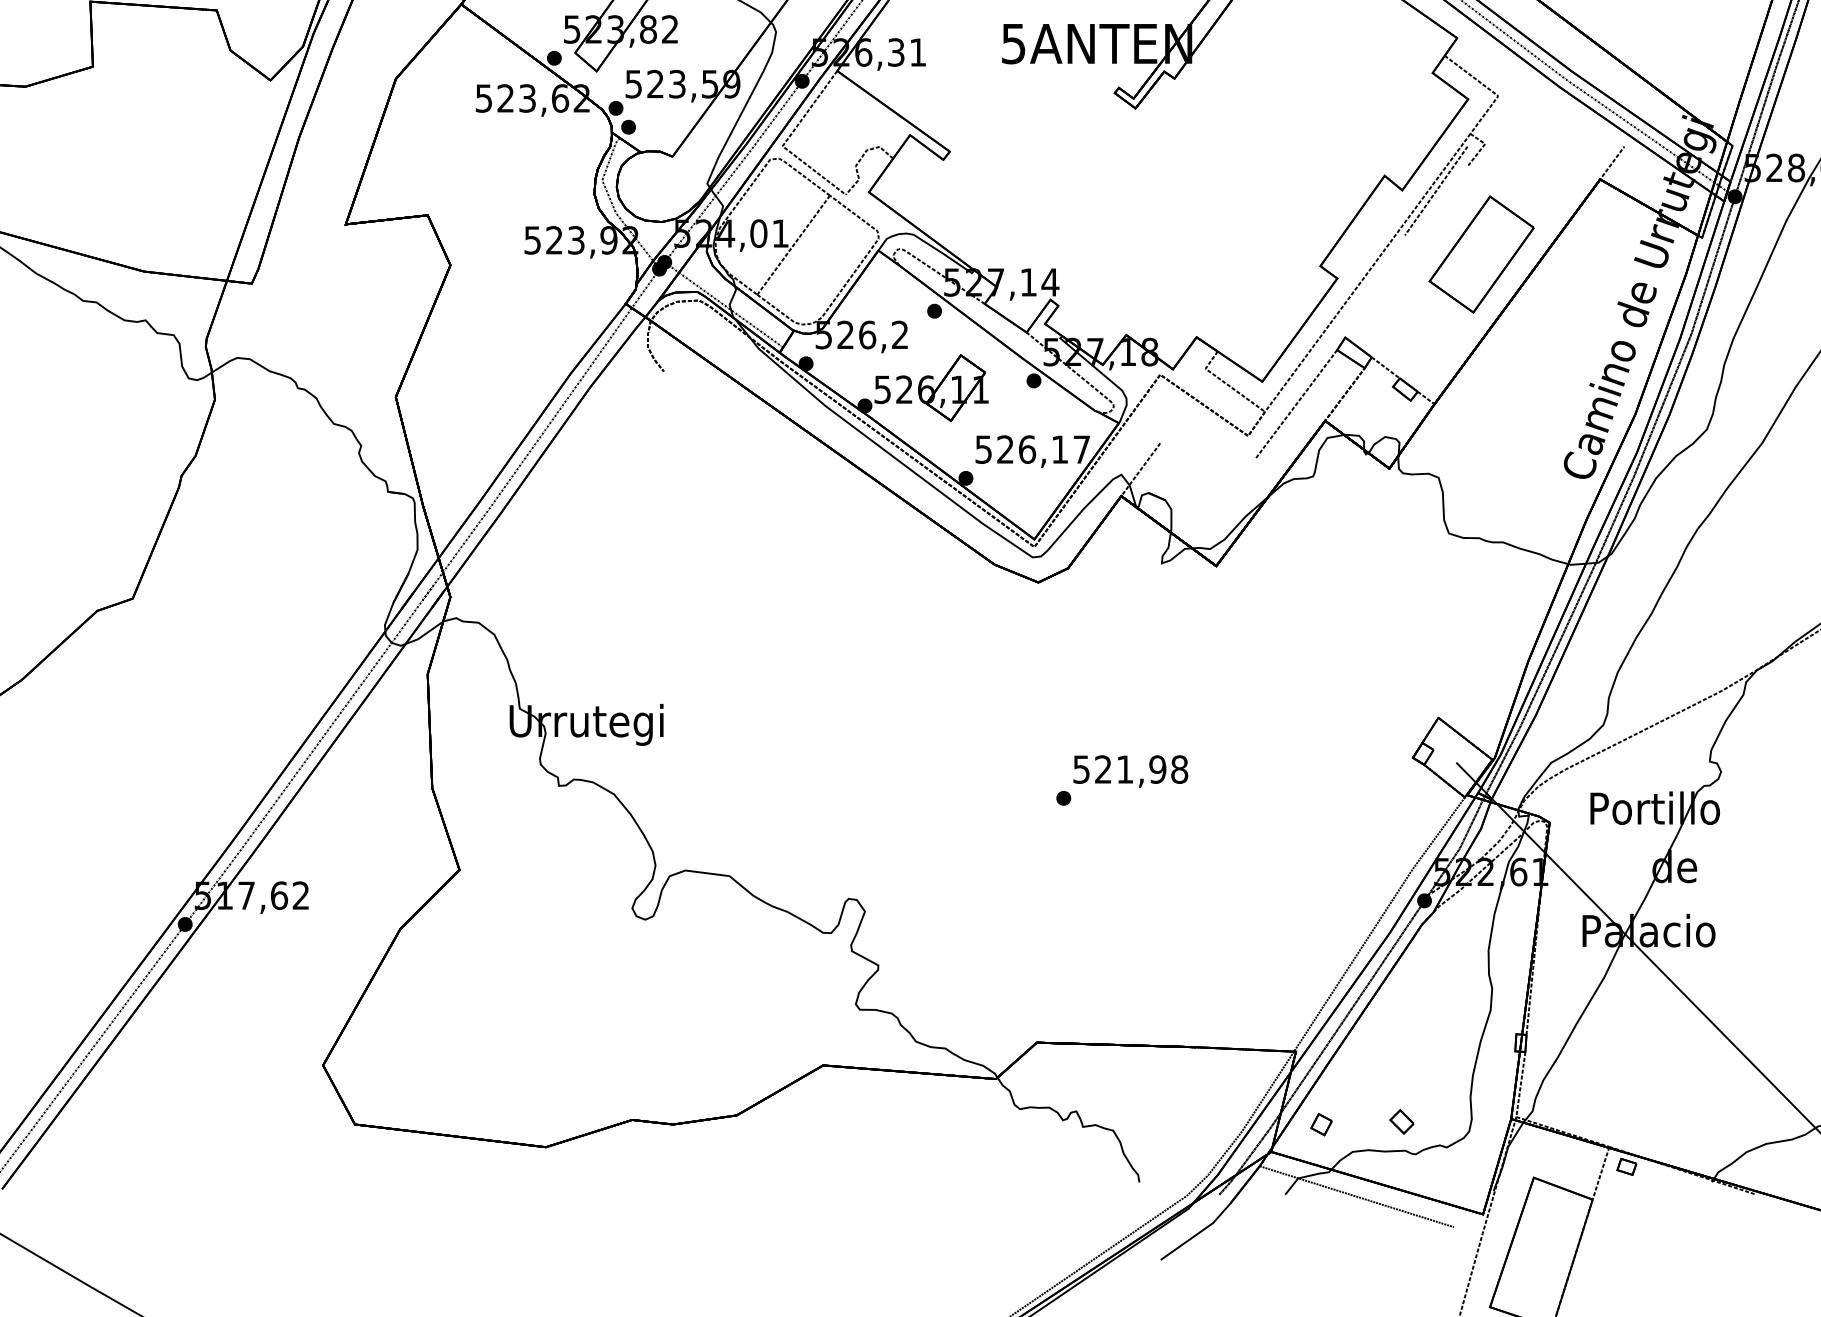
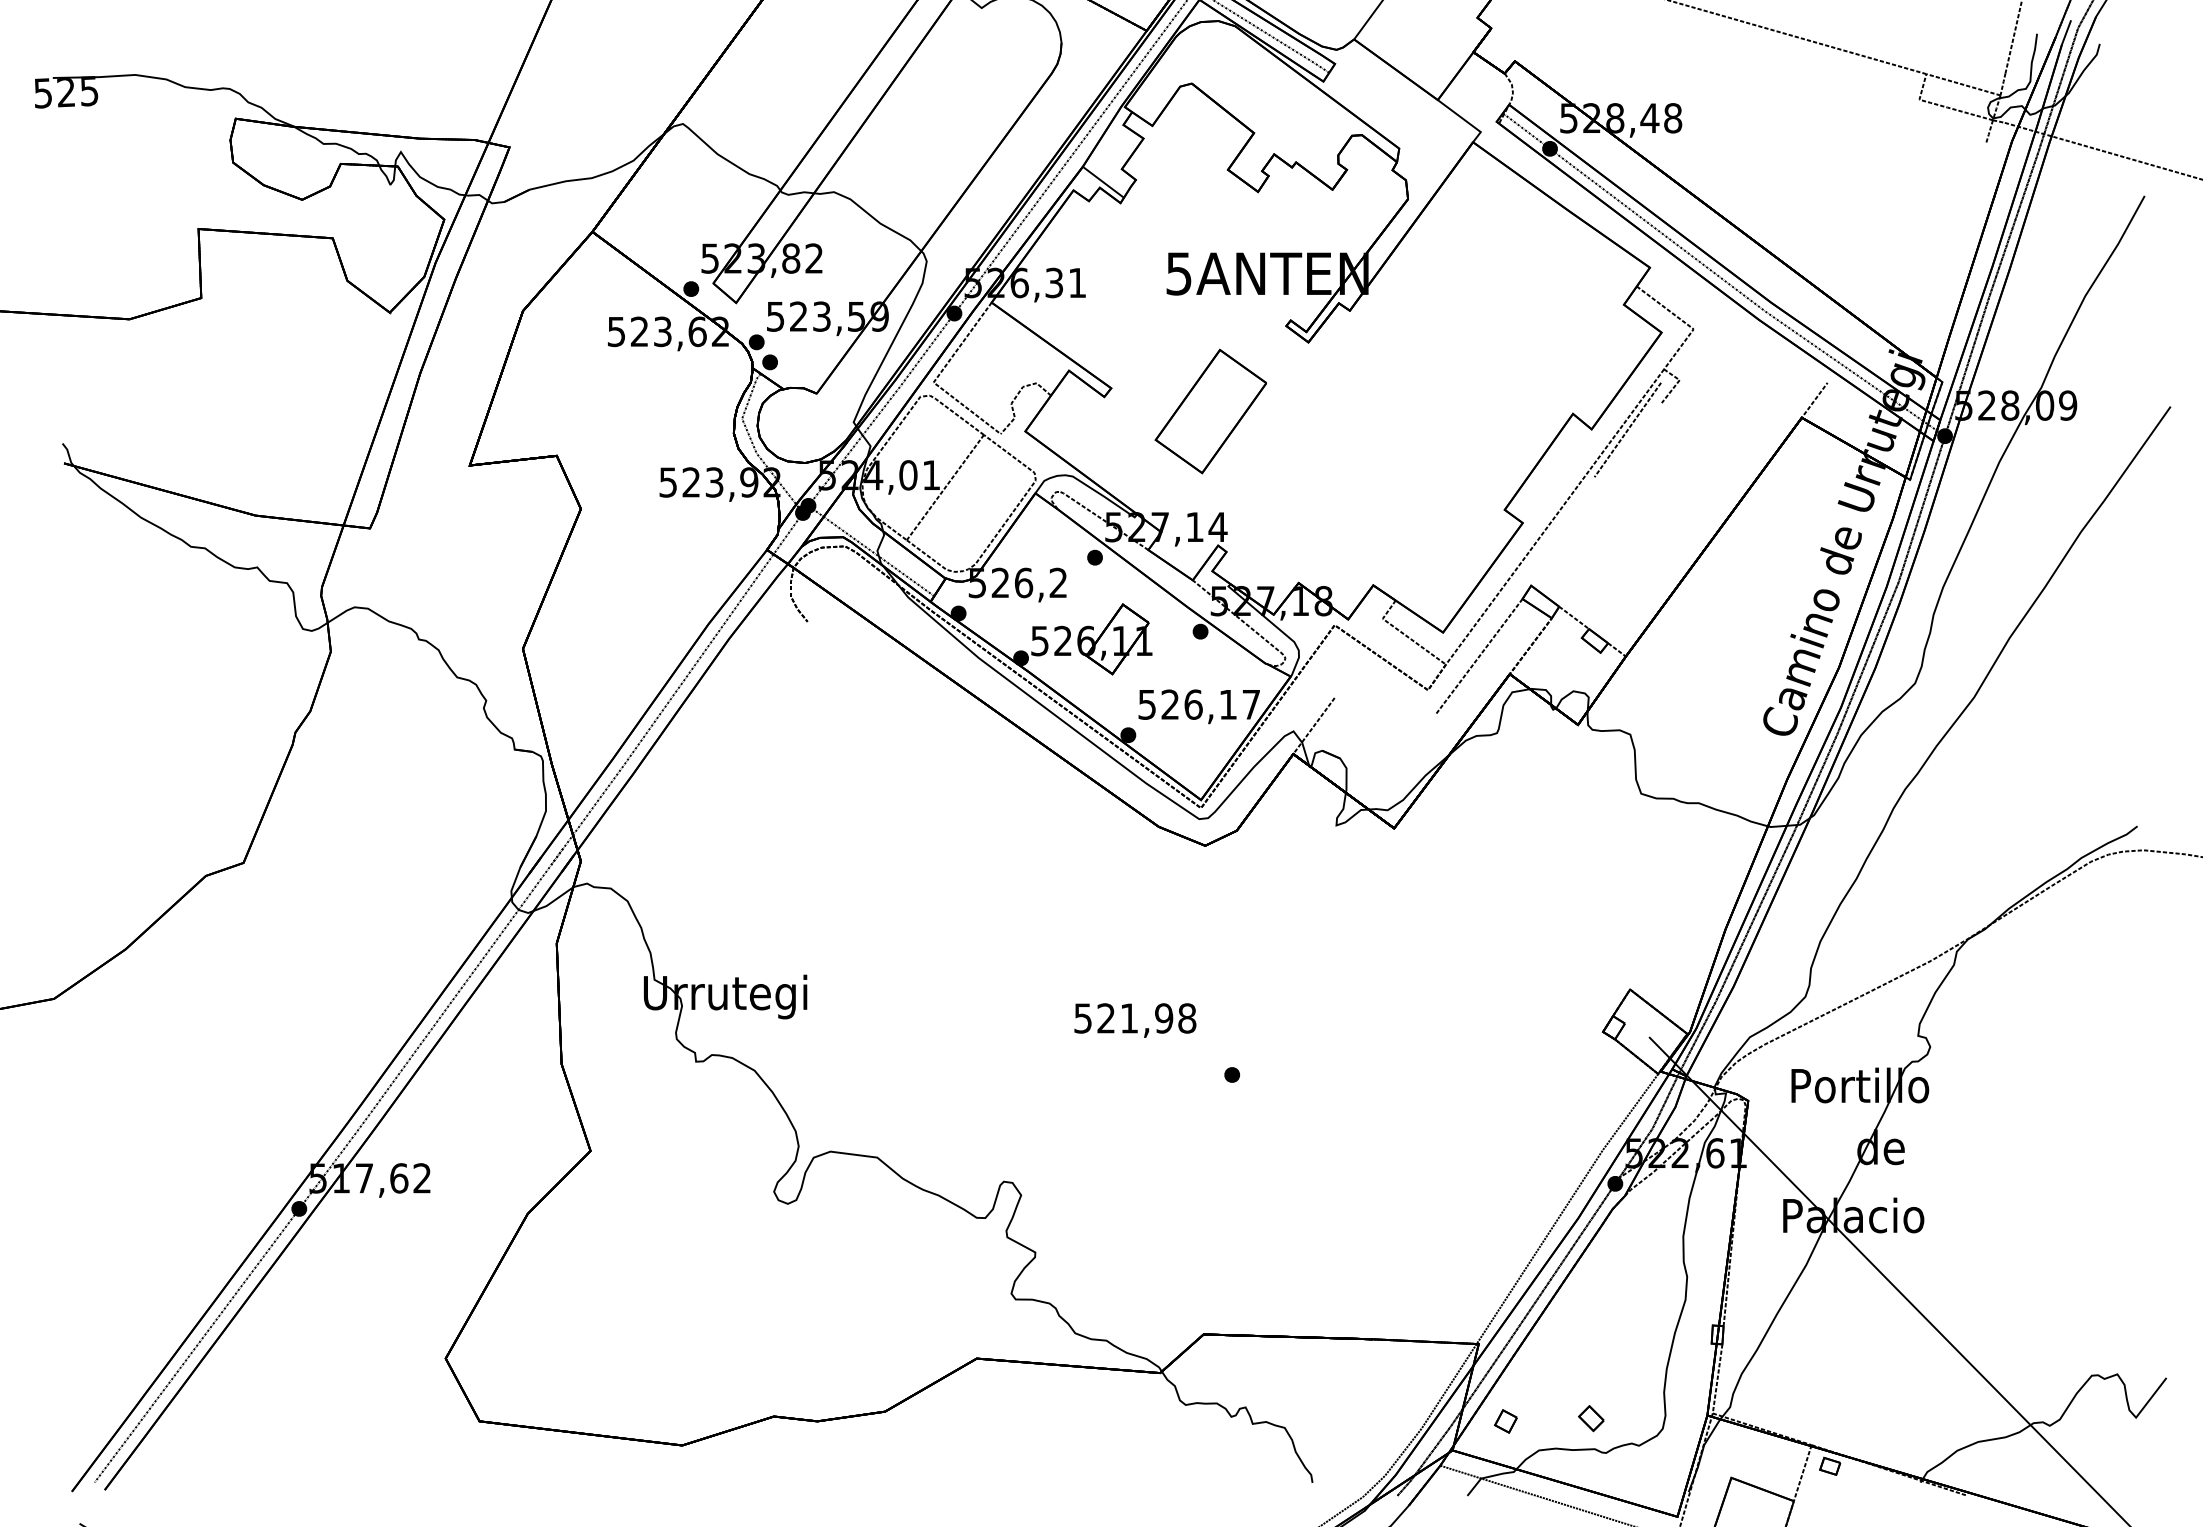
part: (1481, 254) -> (1210, 411), moved
text: (1130, 771) -> (1135, 1020), moved

